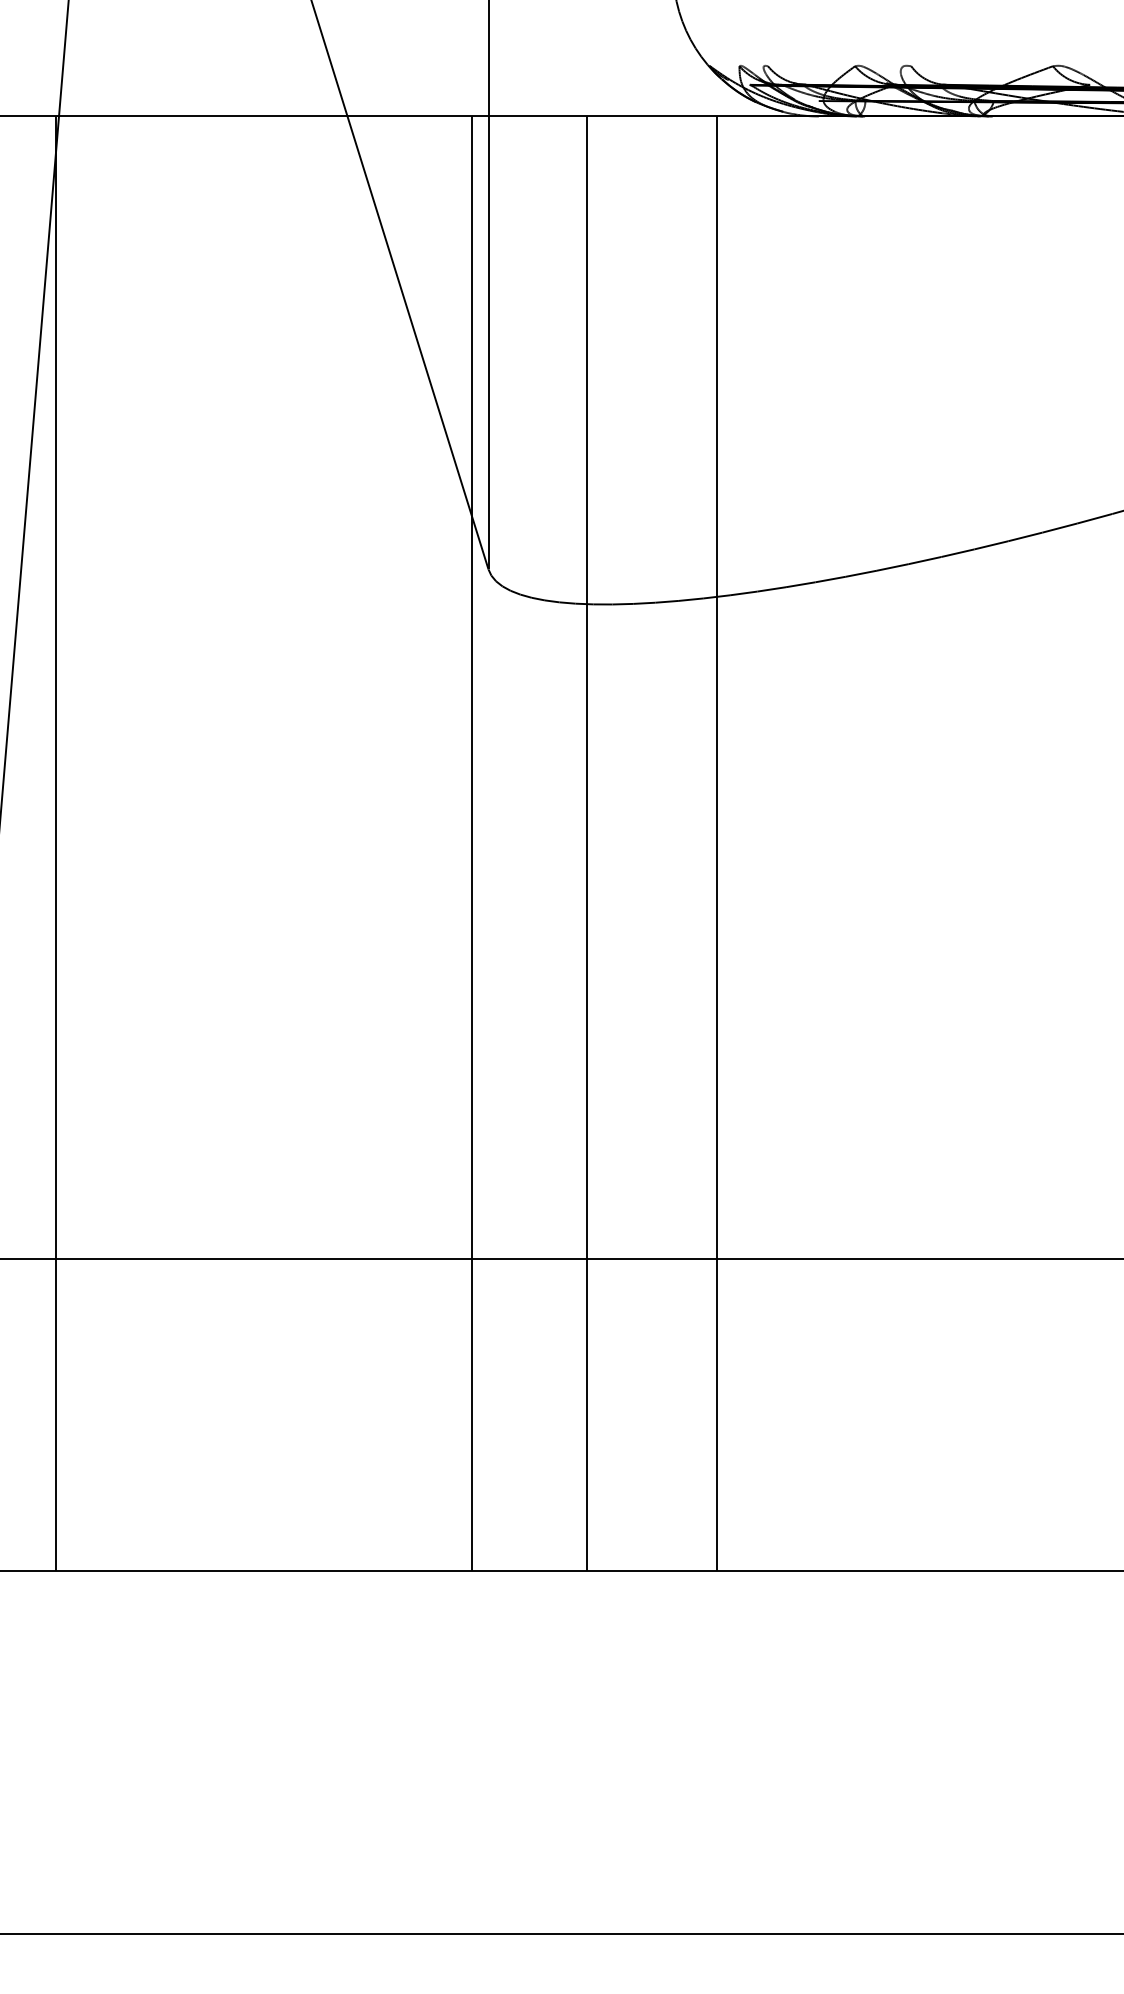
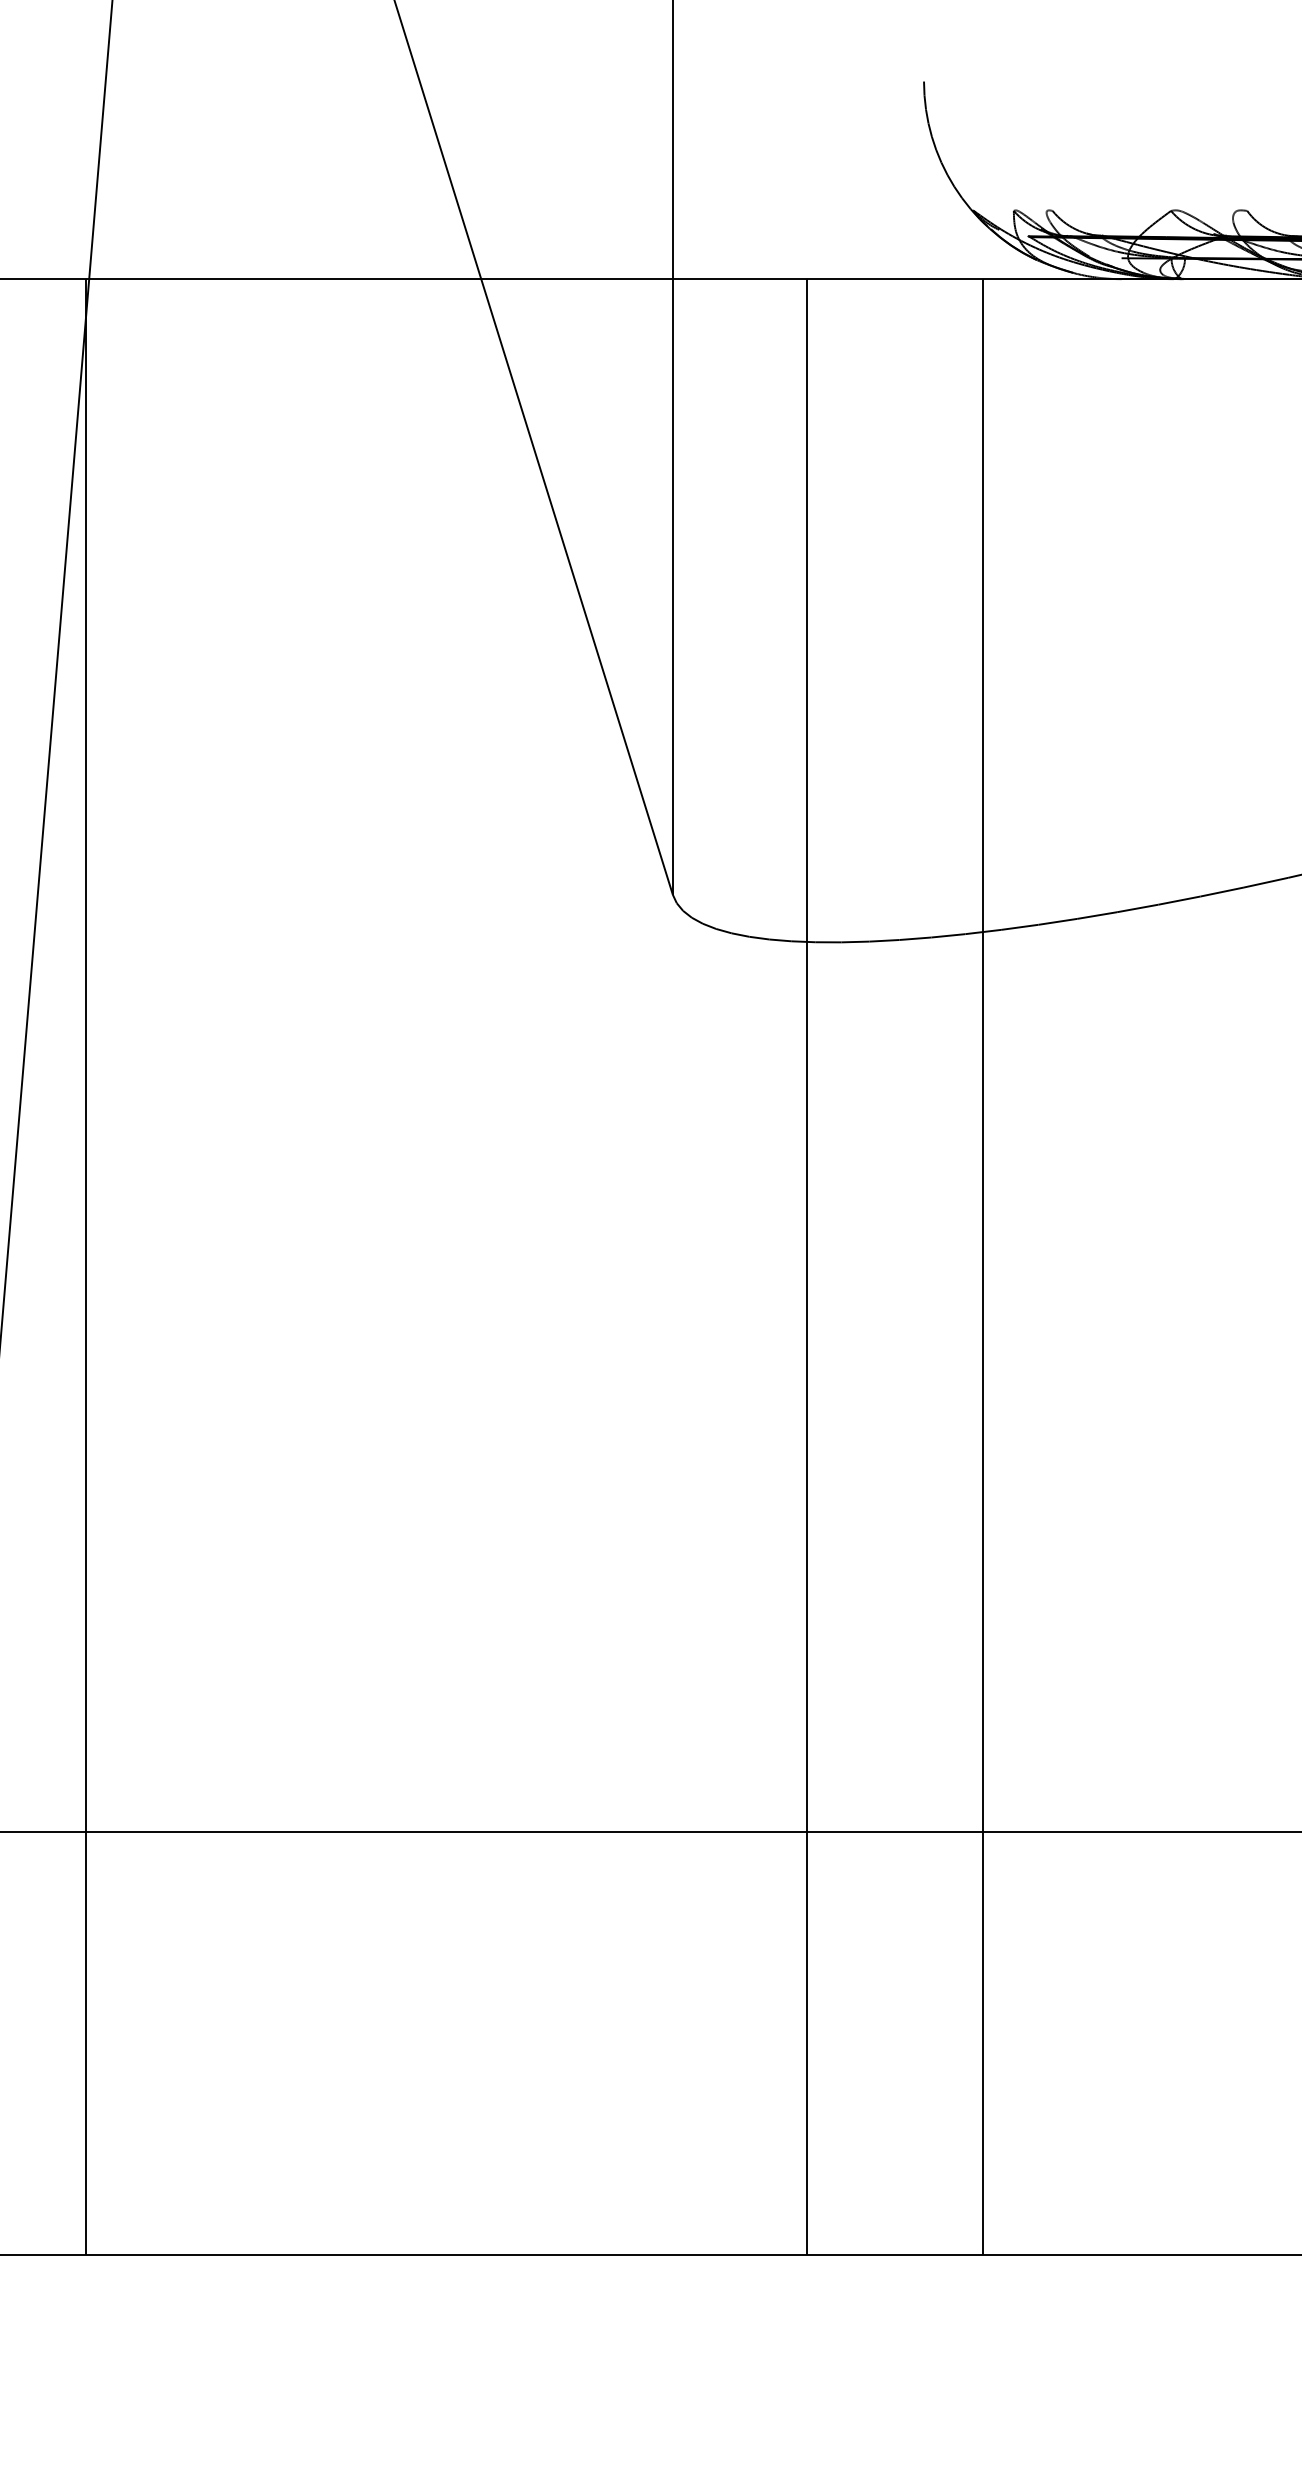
line: (472, 843) -> (651, 1267), removed

